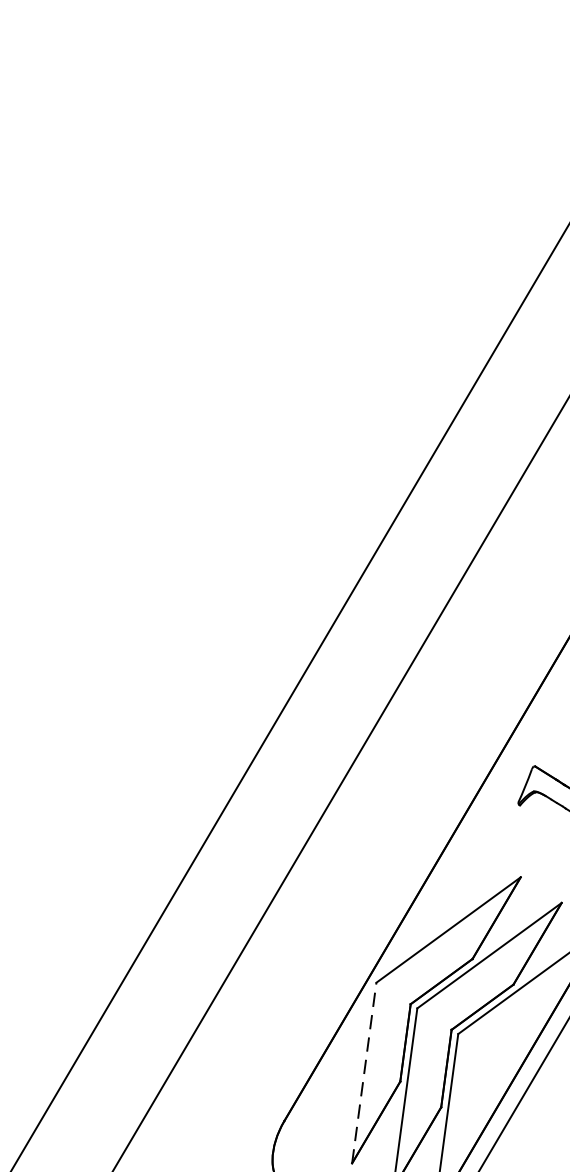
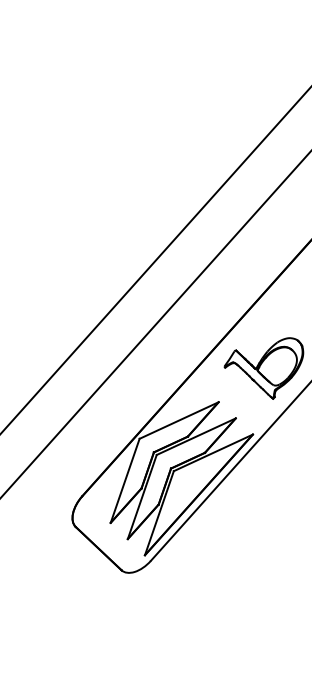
line: (364, 1072) -> (125, 480), dashed -> solid

